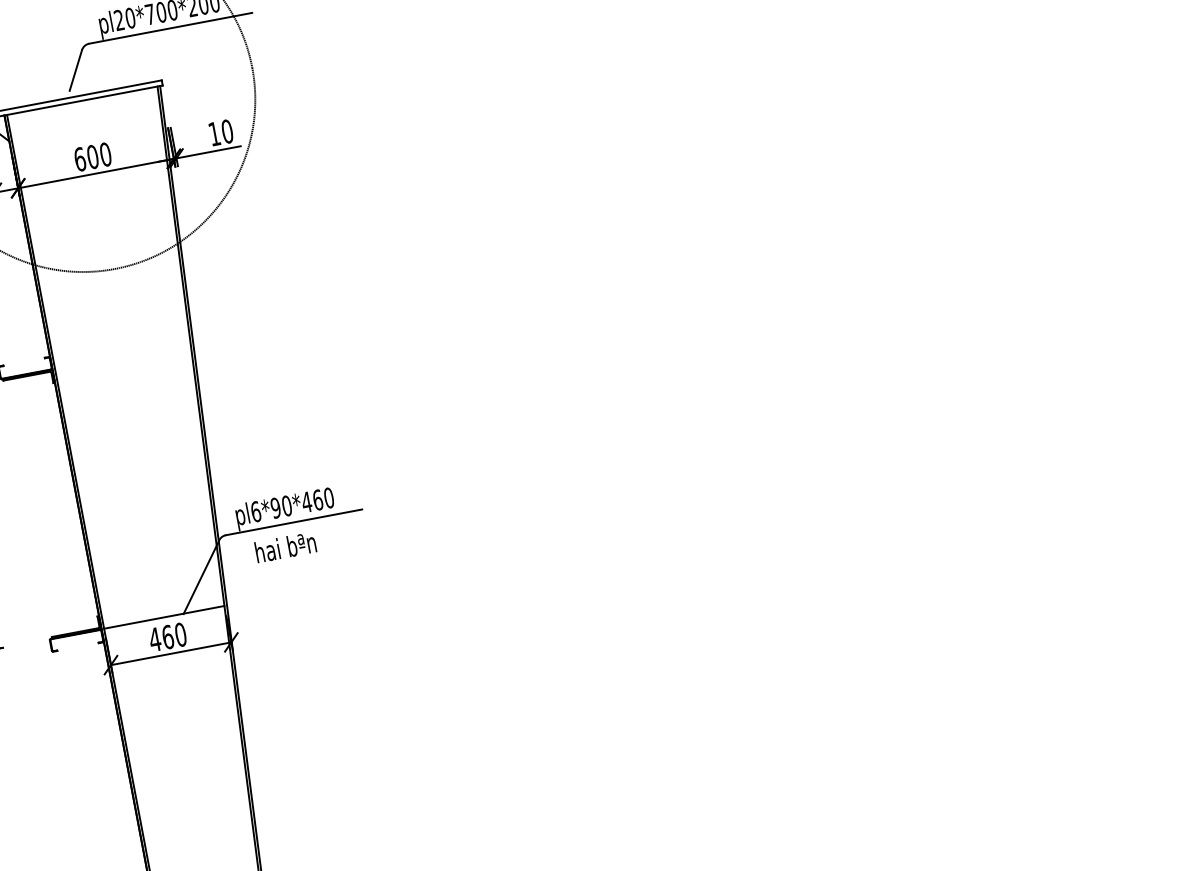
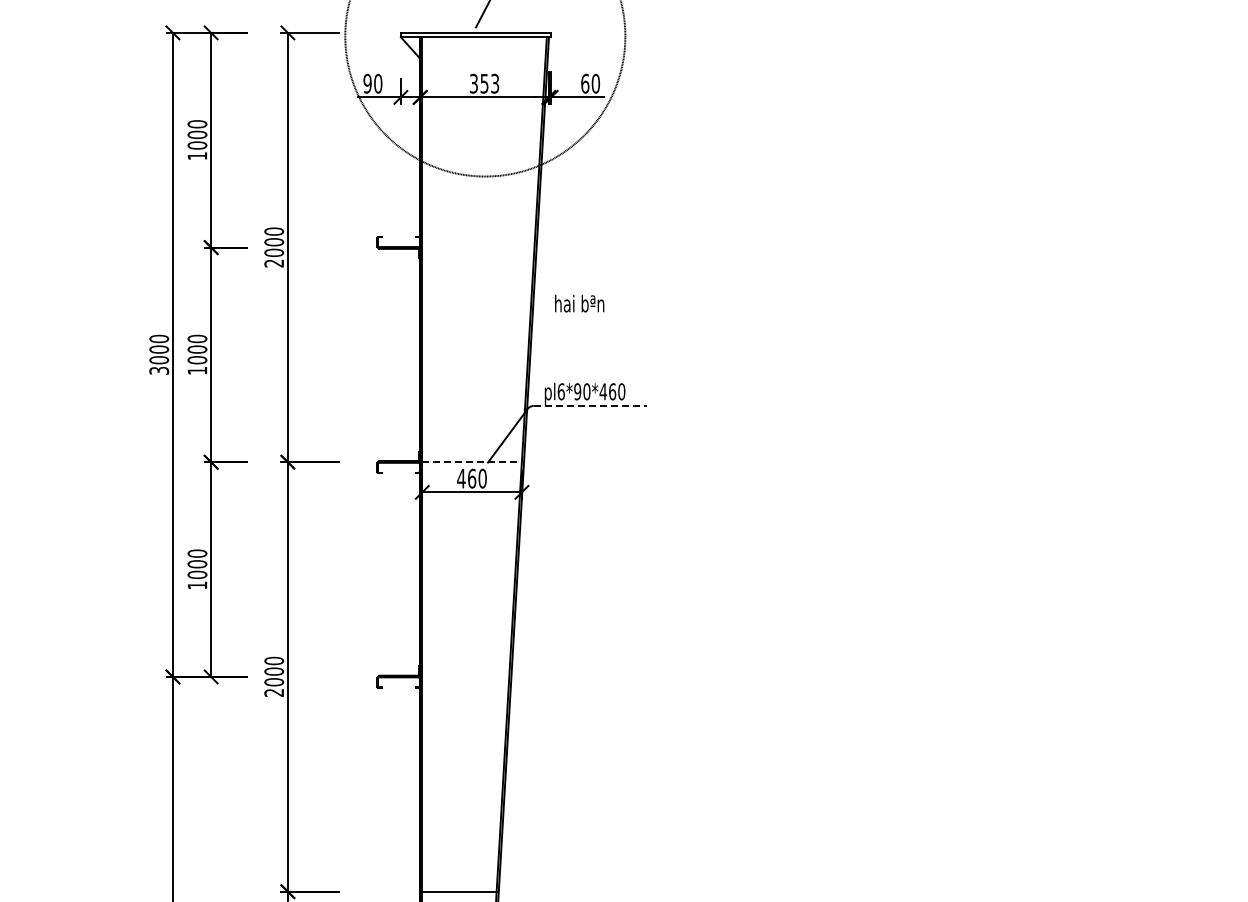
text: (214, 133) -> (585, 83), 10 -> 60
text: (92, 156) -> (484, 83), 600 -> 353
line: (294, 521) -> (590, 405), solid -> dashed
text: (285, 547) -> (579, 303), moved
line: (164, 617) -> (472, 462), solid -> dashed

